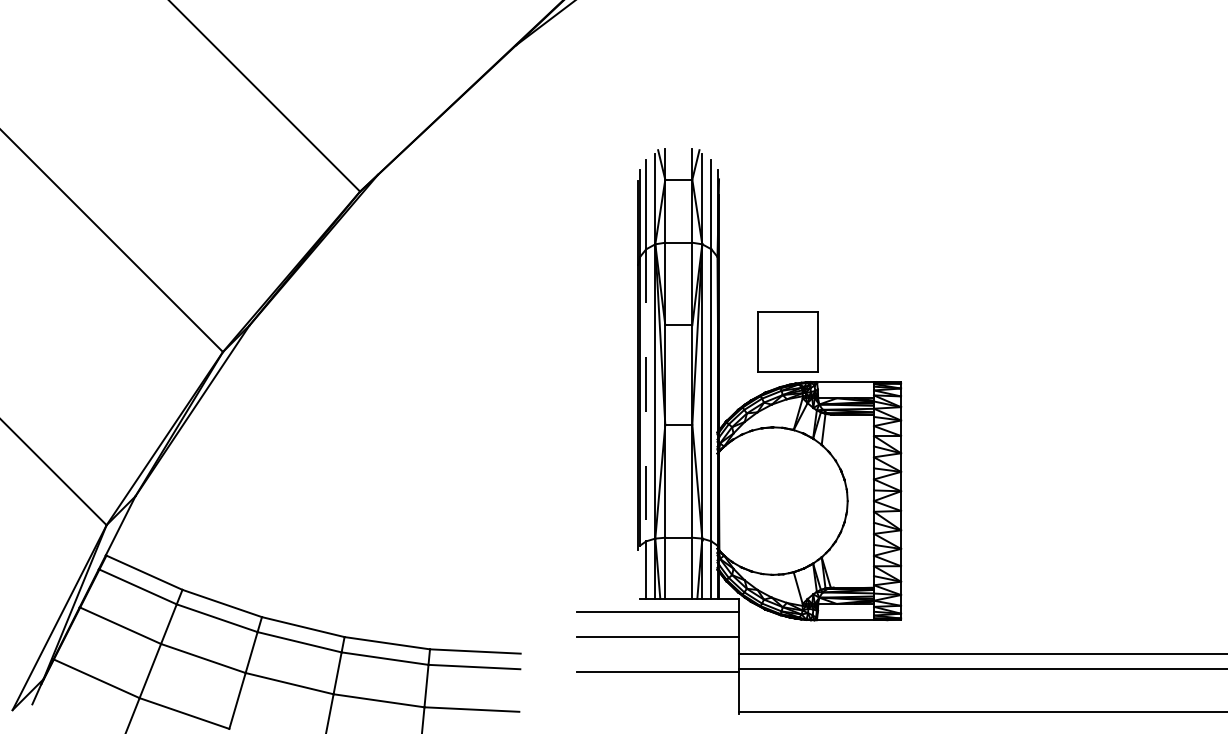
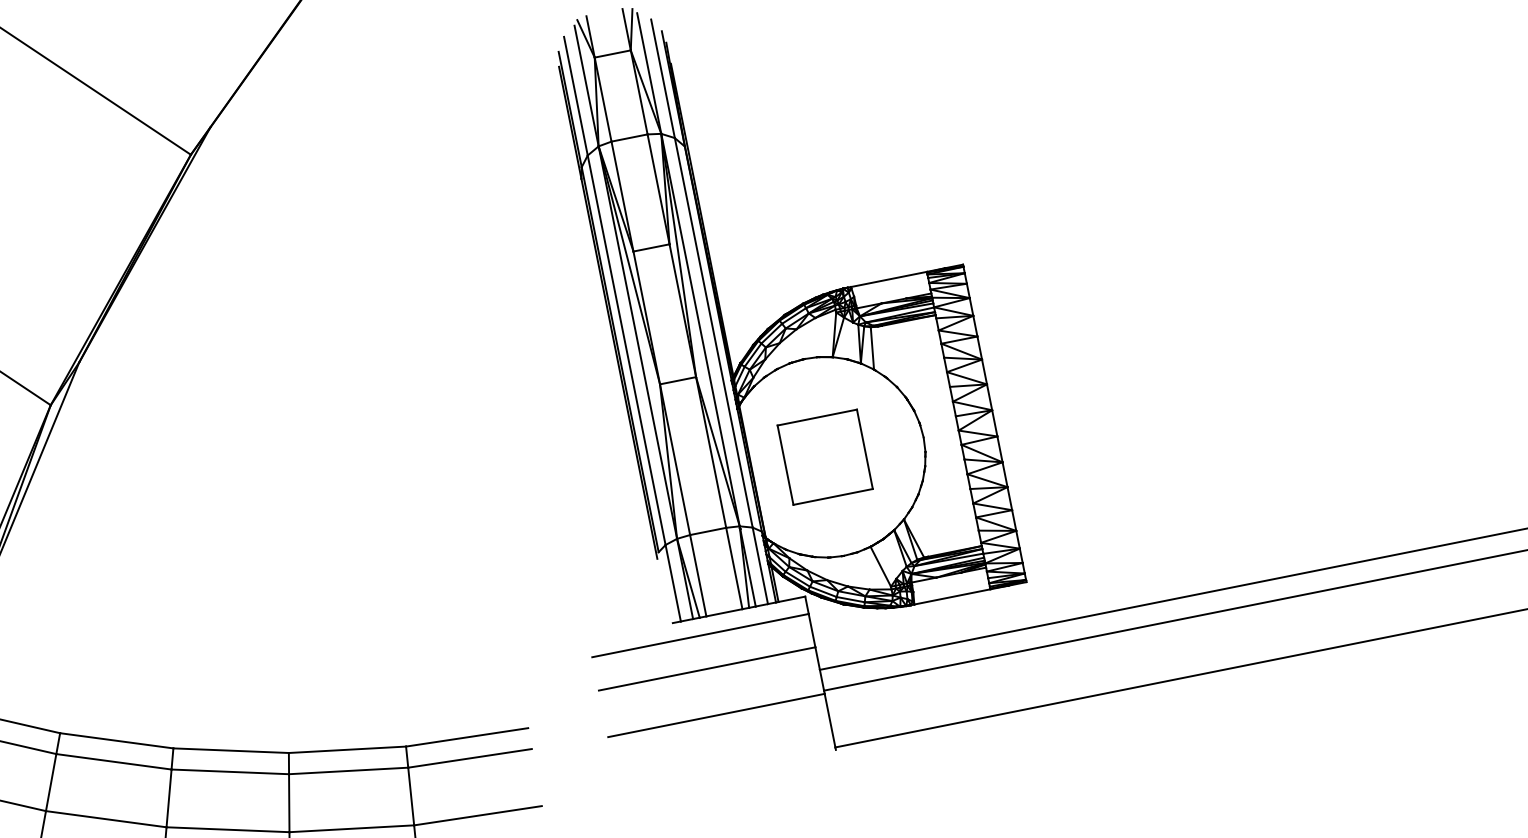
part: (787, 341) -> (824, 456), moved
line: (646, 395) -> (627, 350), dashed -> solid

